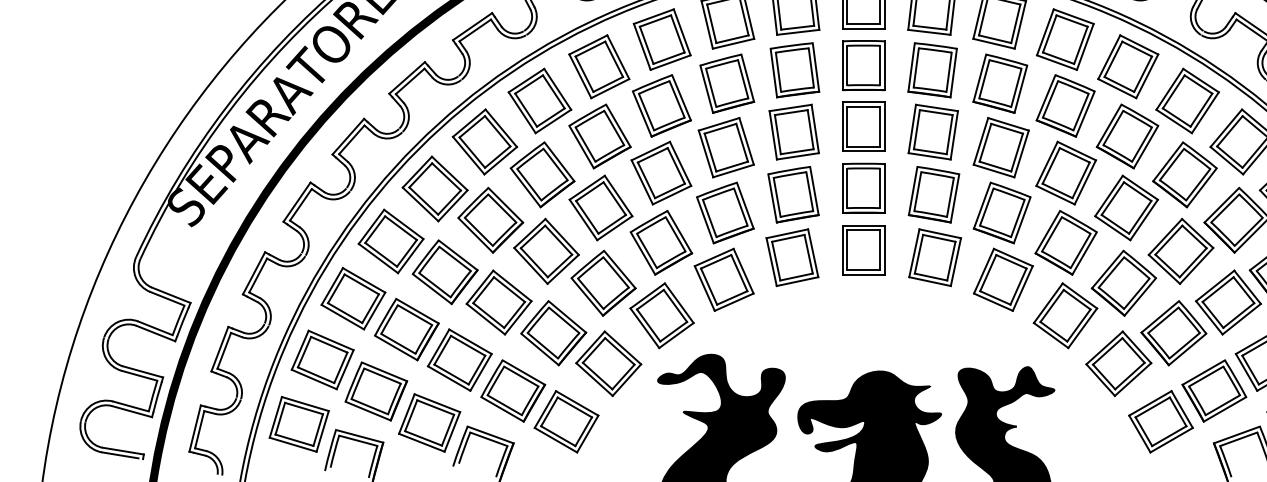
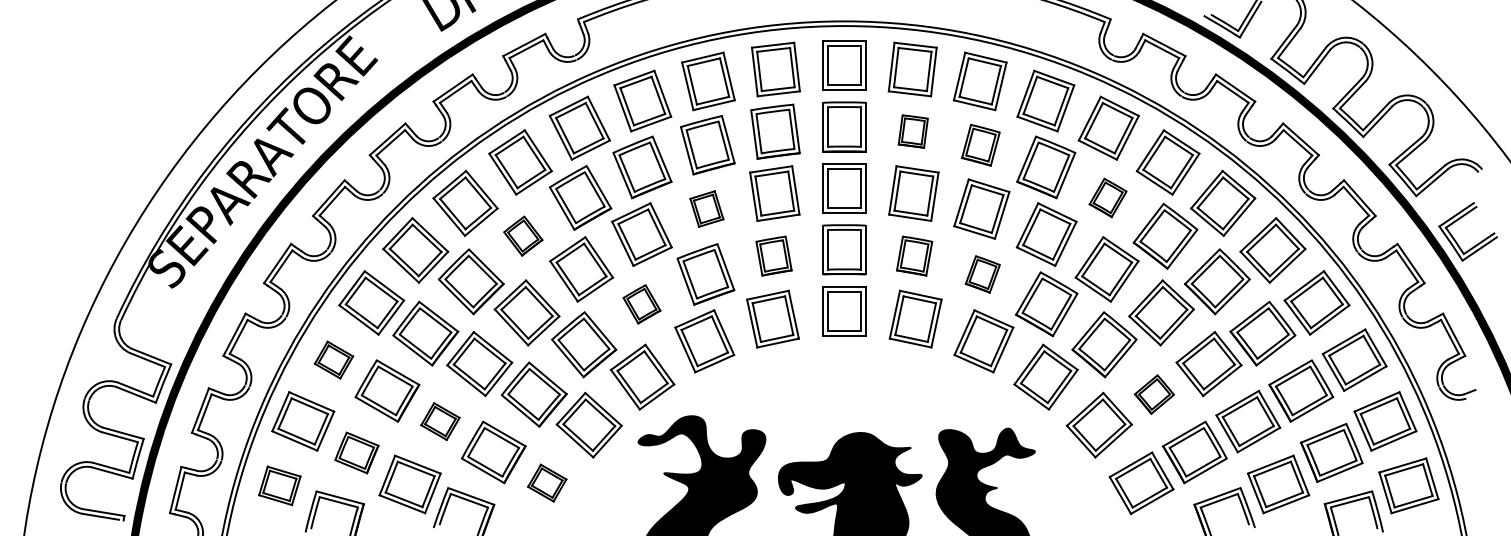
part: (932, 70) -> (913, 131), size x0.6
part: (999, 84) -> (980, 145), size x0.7
part: (1126, 136) -> (1107, 197), size x0.6
part: (725, 147) -> (706, 208), size x0.6
part: (542, 174) -> (523, 235), size x0.6
part: (792, 194) -> (773, 255), size x0.7
part: (933, 194) -> (914, 255), size x0.7
part: (1001, 213) -> (982, 274), size x0.6
part: (660, 243) -> (641, 304), size x0.6
part: (352, 298) -> (333, 359), size x0.6
part: (1173, 333) -> (1154, 394), size x0.6
part: (459, 360) -> (440, 421), size x0.6
part: (375, 391) -> (356, 452), size x0.7
part: (566, 421) -> (547, 482), size x0.6
part: (298, 424) -> (279, 485), size x0.7

